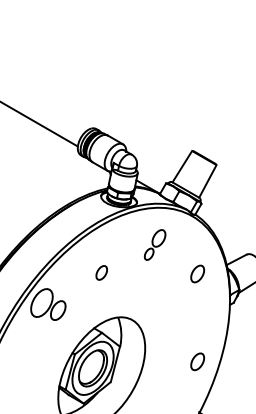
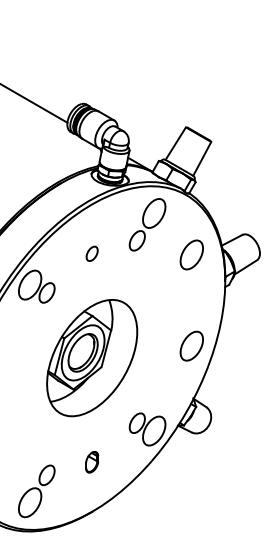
part: (155, 244) -> (147, 224), size x1.67
part: (197, 273) -> (191, 254), size x1.67
part: (197, 361) -> (191, 345), size x1.67

